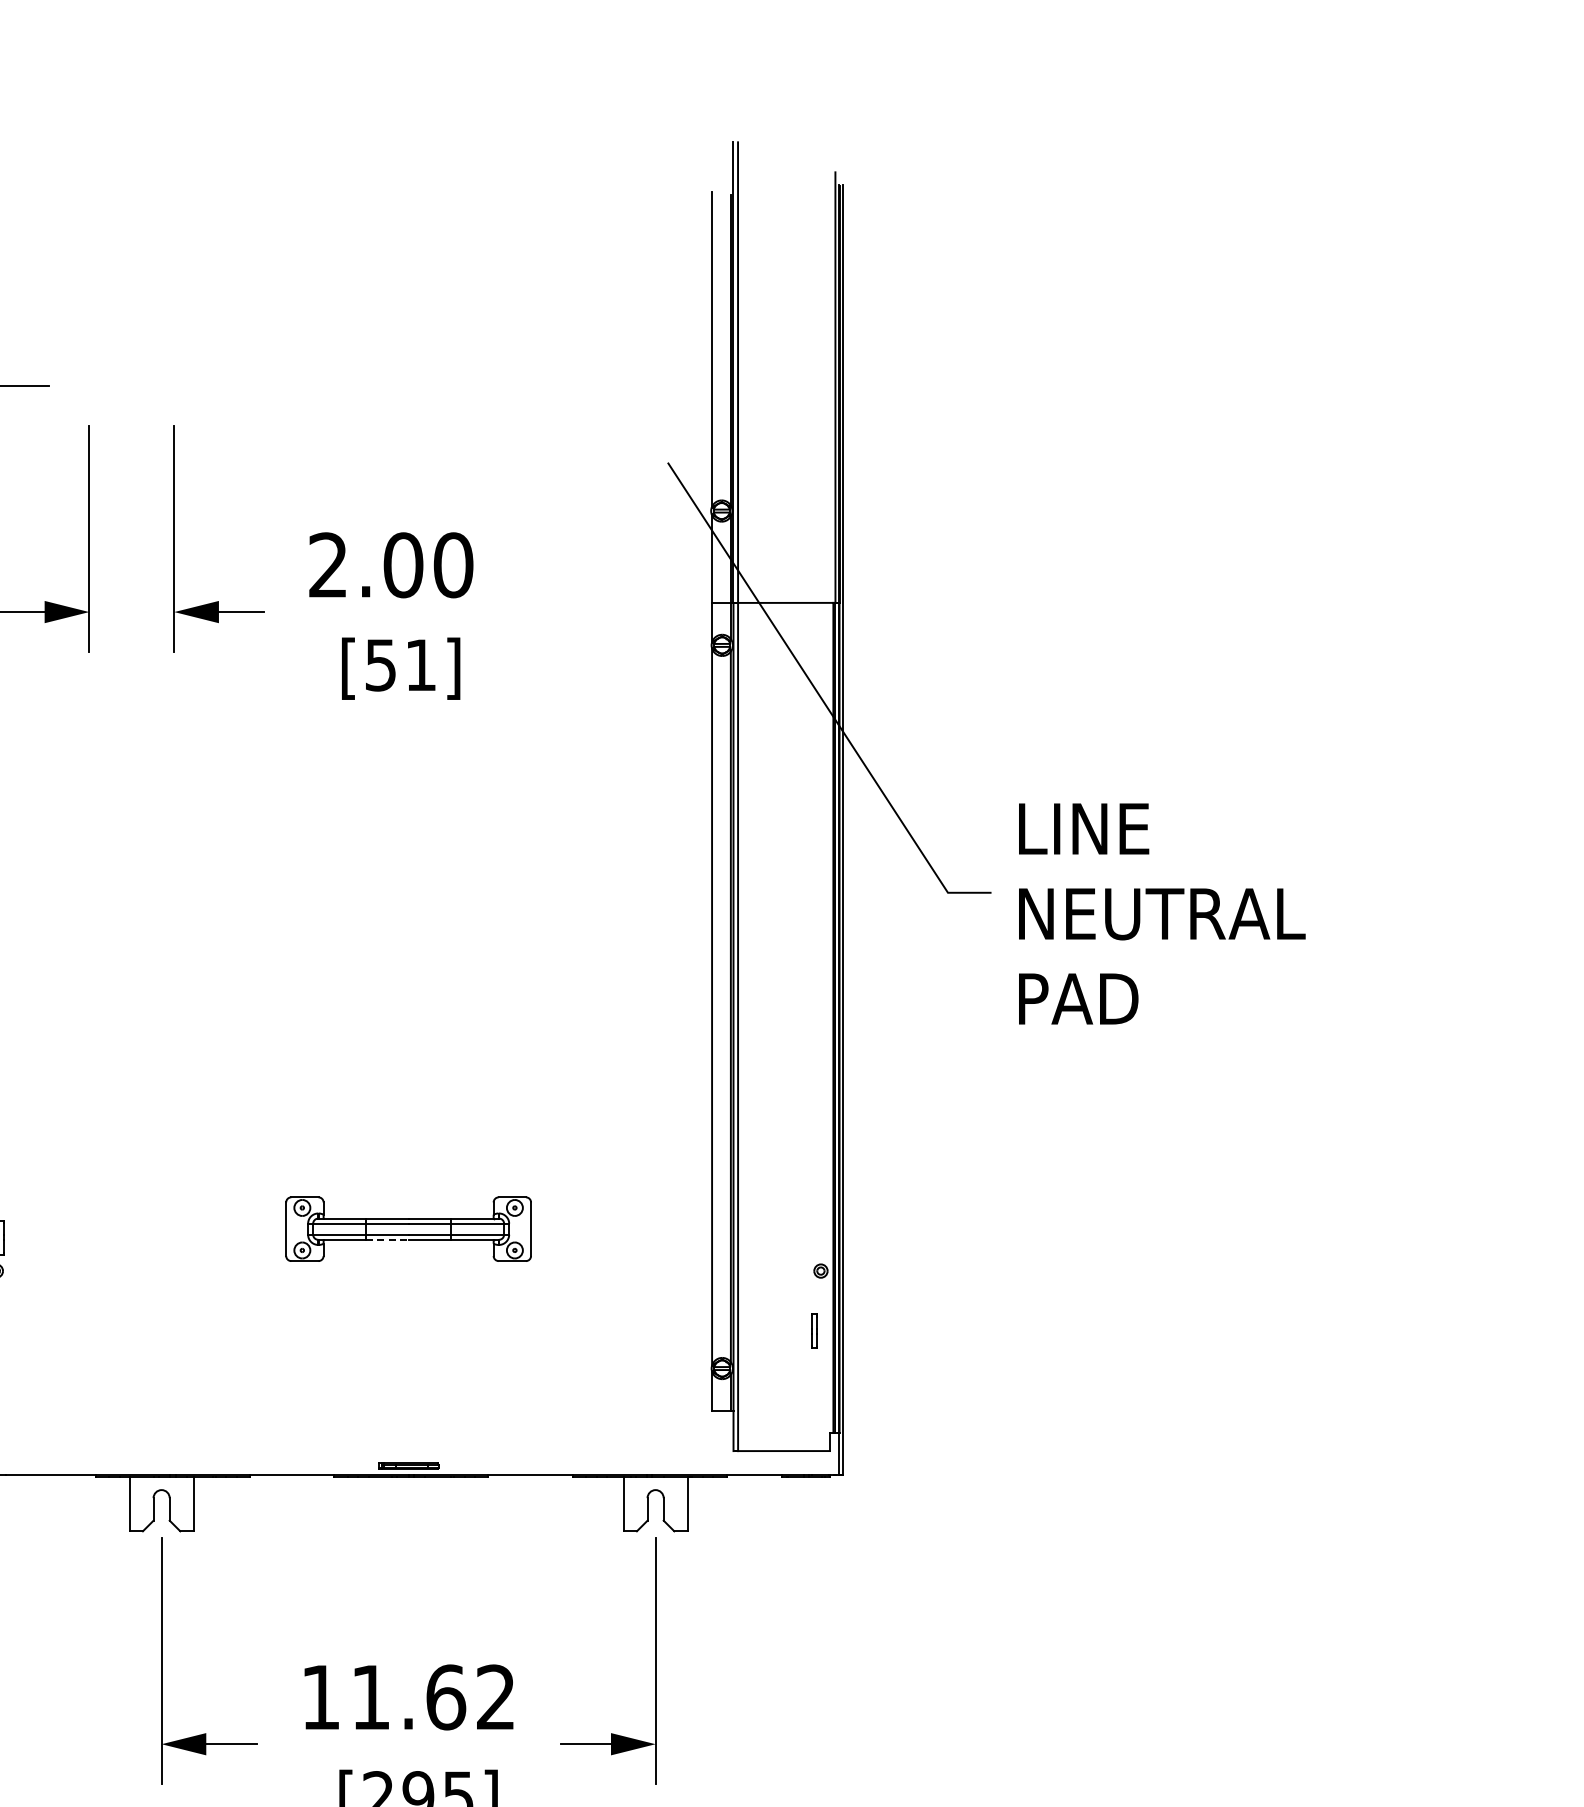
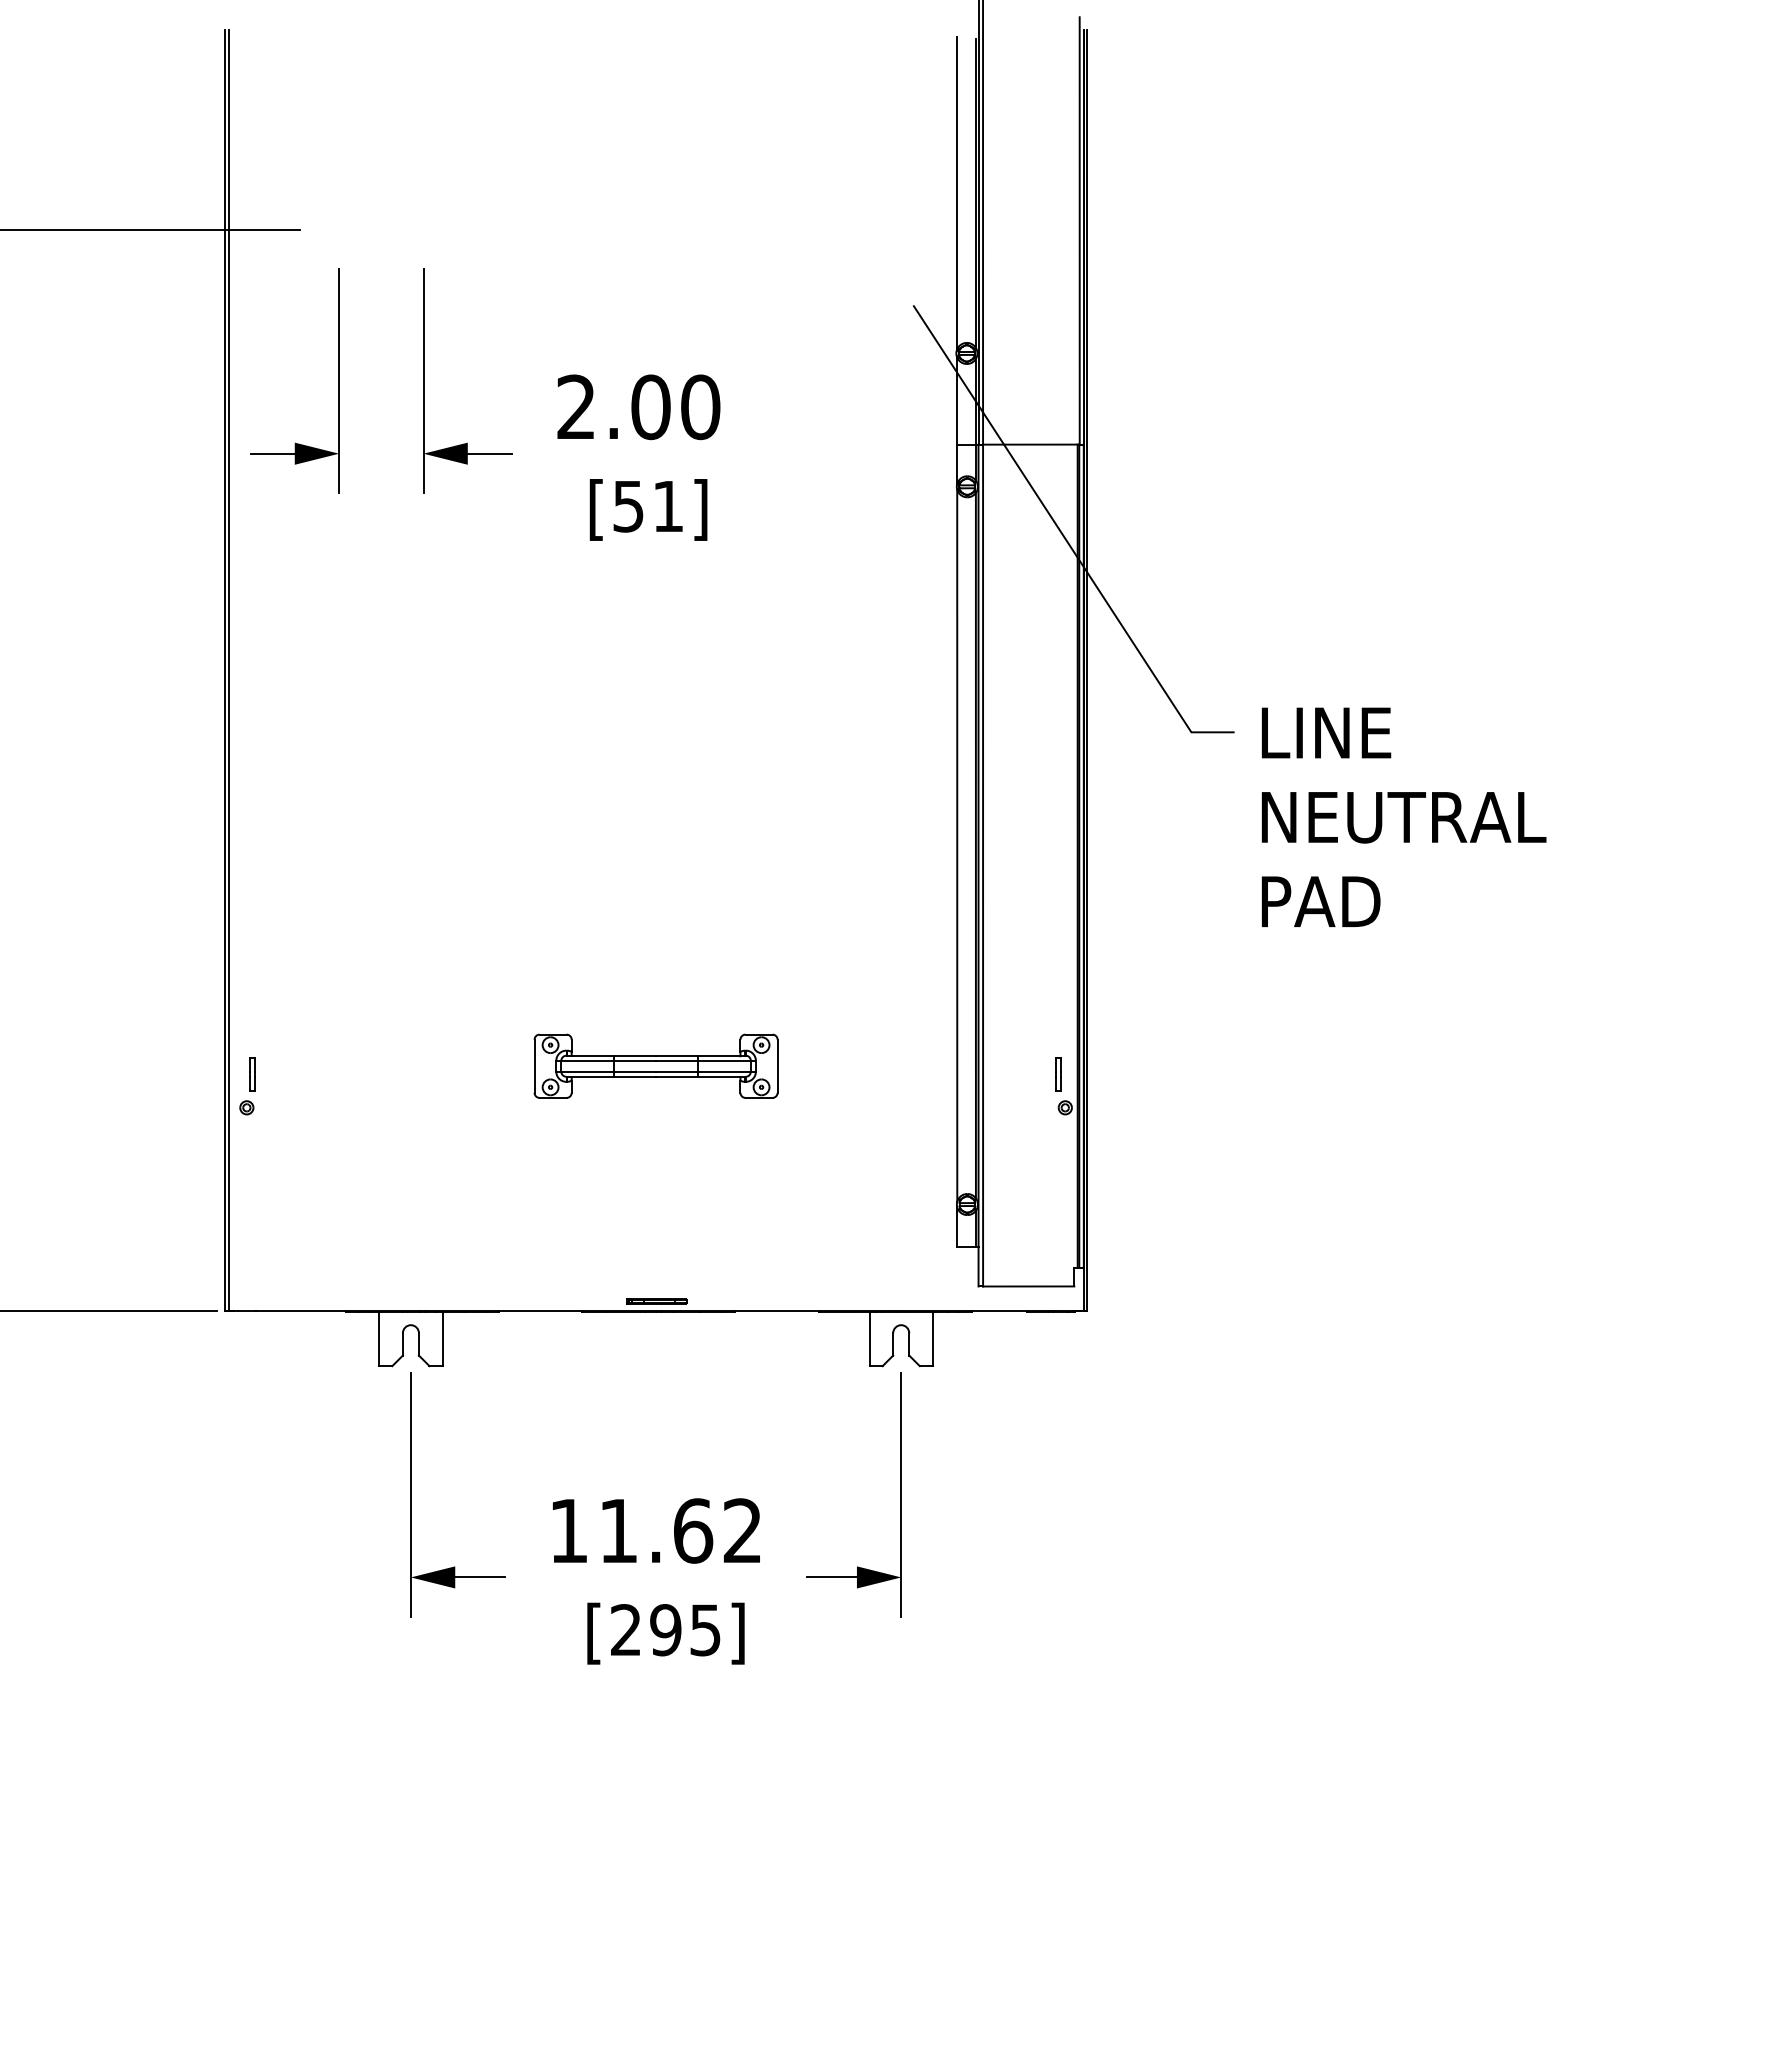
text: (1161, 913) -> (1403, 816), moved
line: (387, 1239) -> (635, 1076), dashed -> solid
part: (814, 1331) -> (1058, 1074), moved

